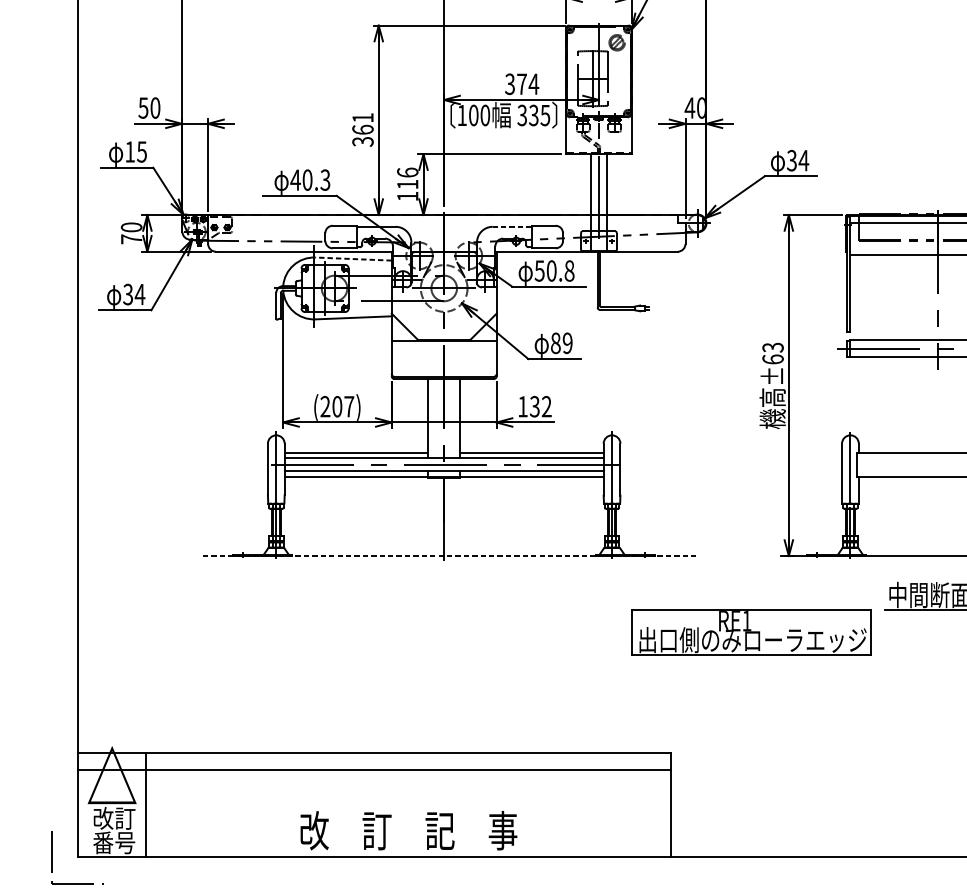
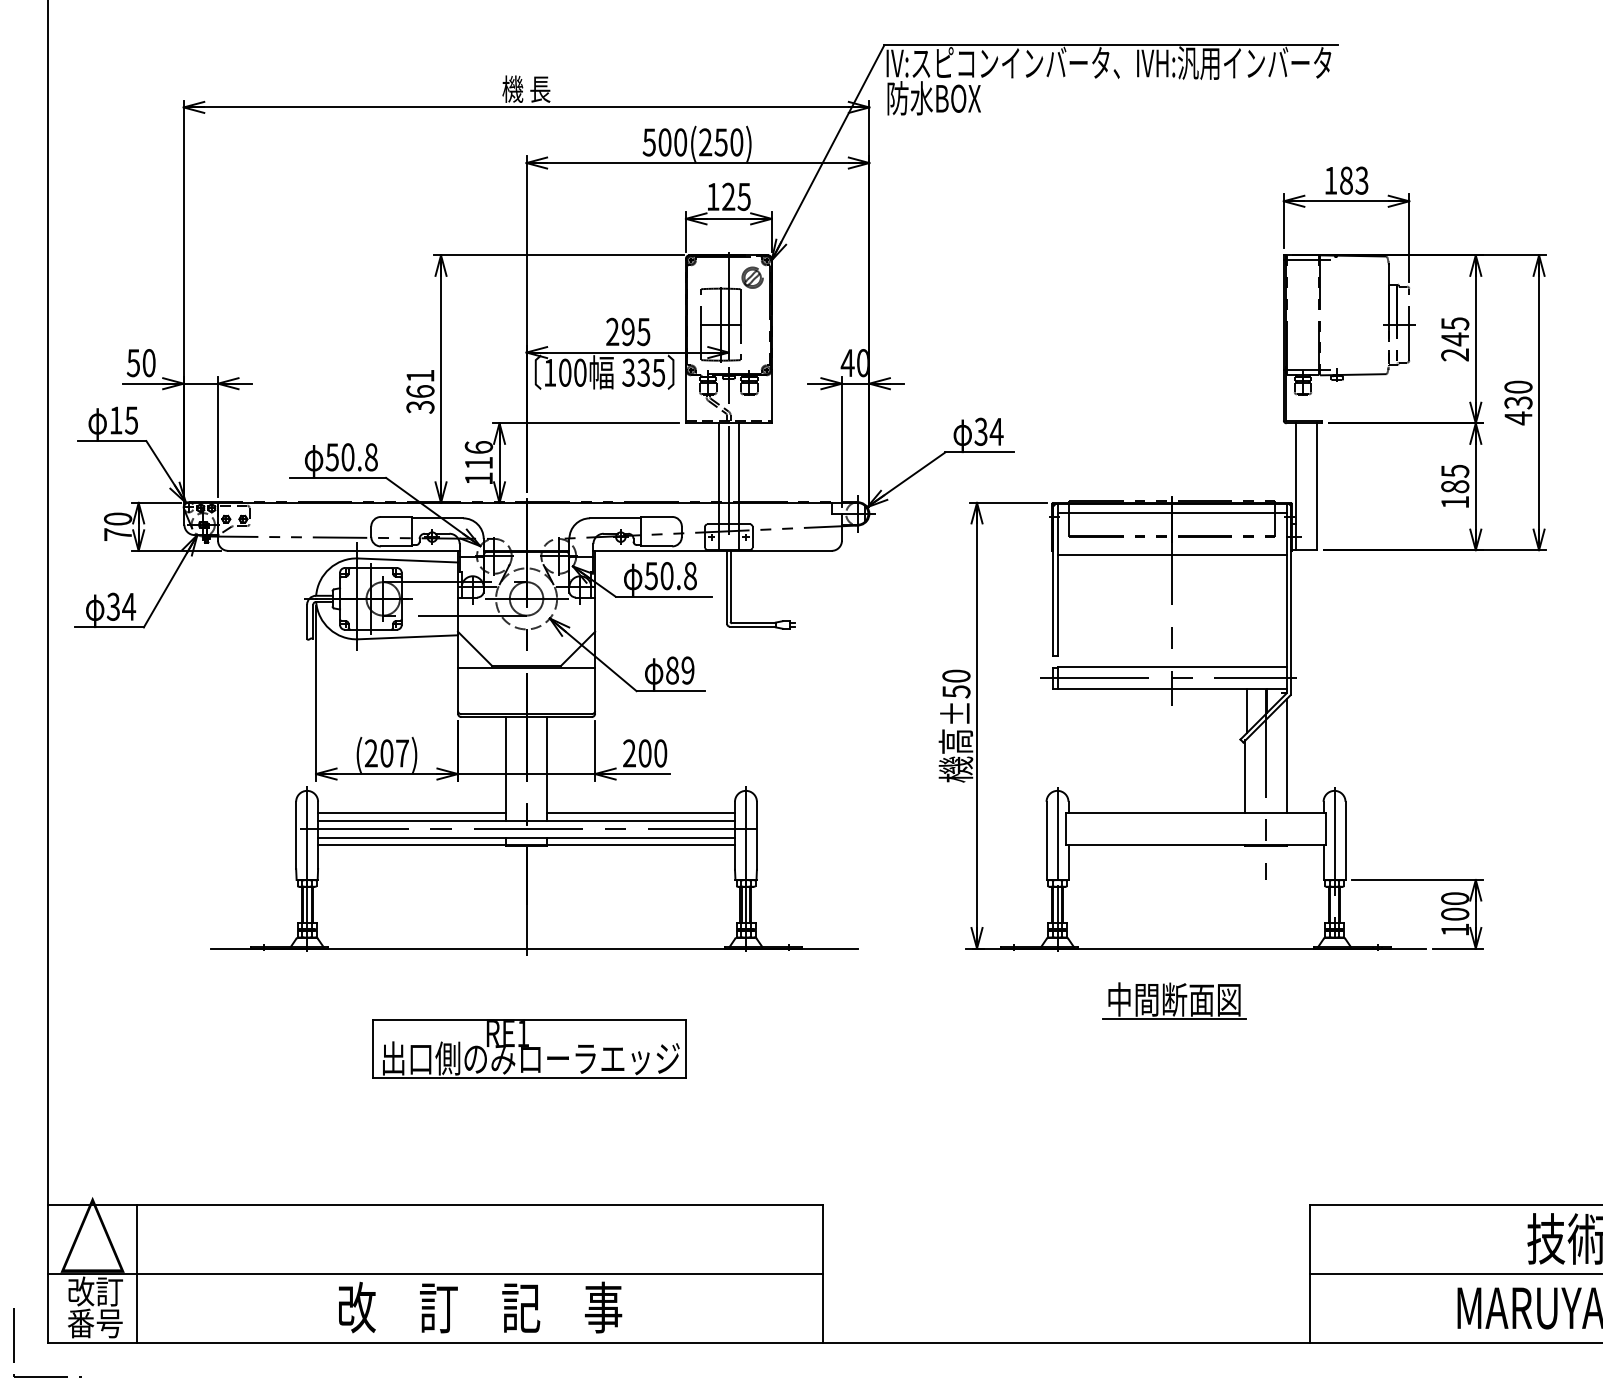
text: (522, 83) -> (628, 331), 374 -> 295
text: (310, 180) -> (351, 457), 40.3 -> 50.8
line: (511, 226) -> (614, 518), dashed -> solid
line: (353, 259) -> (408, 560), dashed -> solid
text: (773, 353) -> (956, 683), ±63 -> ±50
text: (535, 406) -> (645, 753), 132 -> 200
line: (450, 555) -> (534, 948), dashed -> solid
part: (751, 632) -> (529, 1048), moved
line: (374, 769) -> (435, 1273), moved

